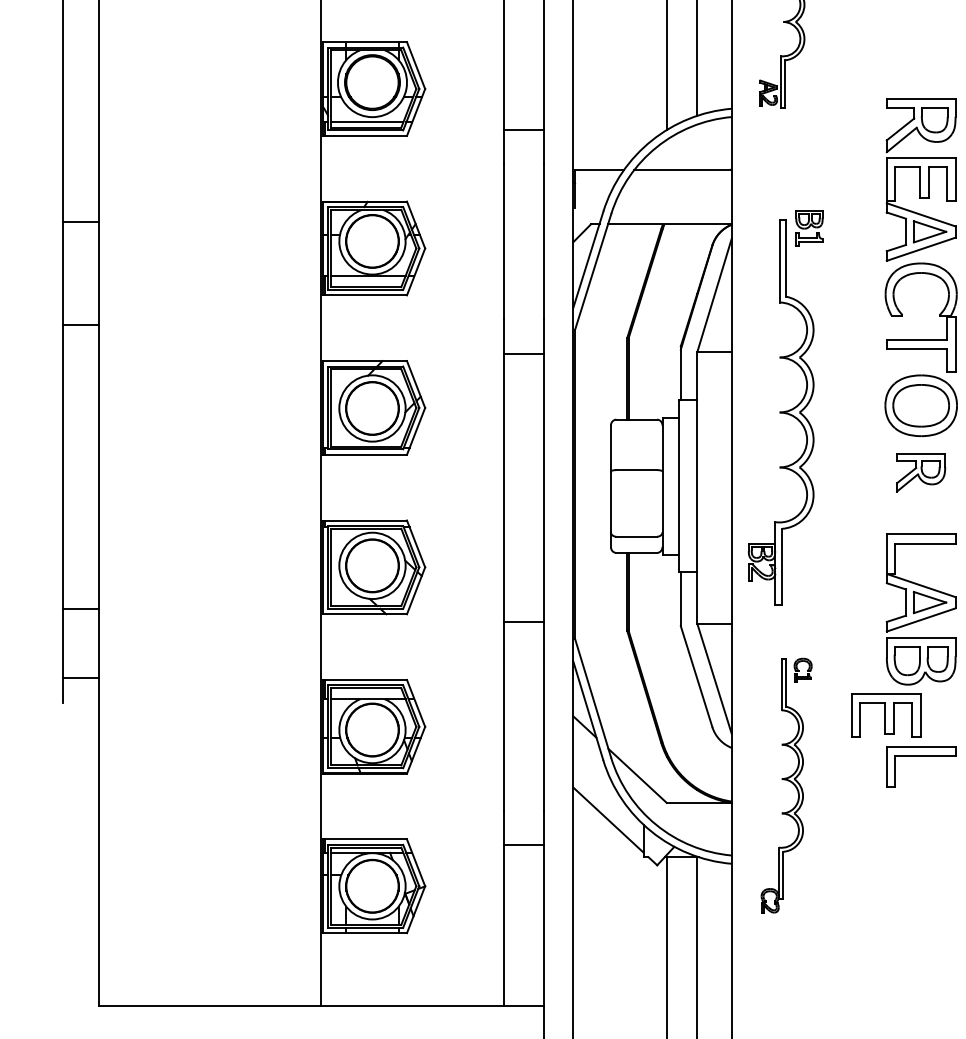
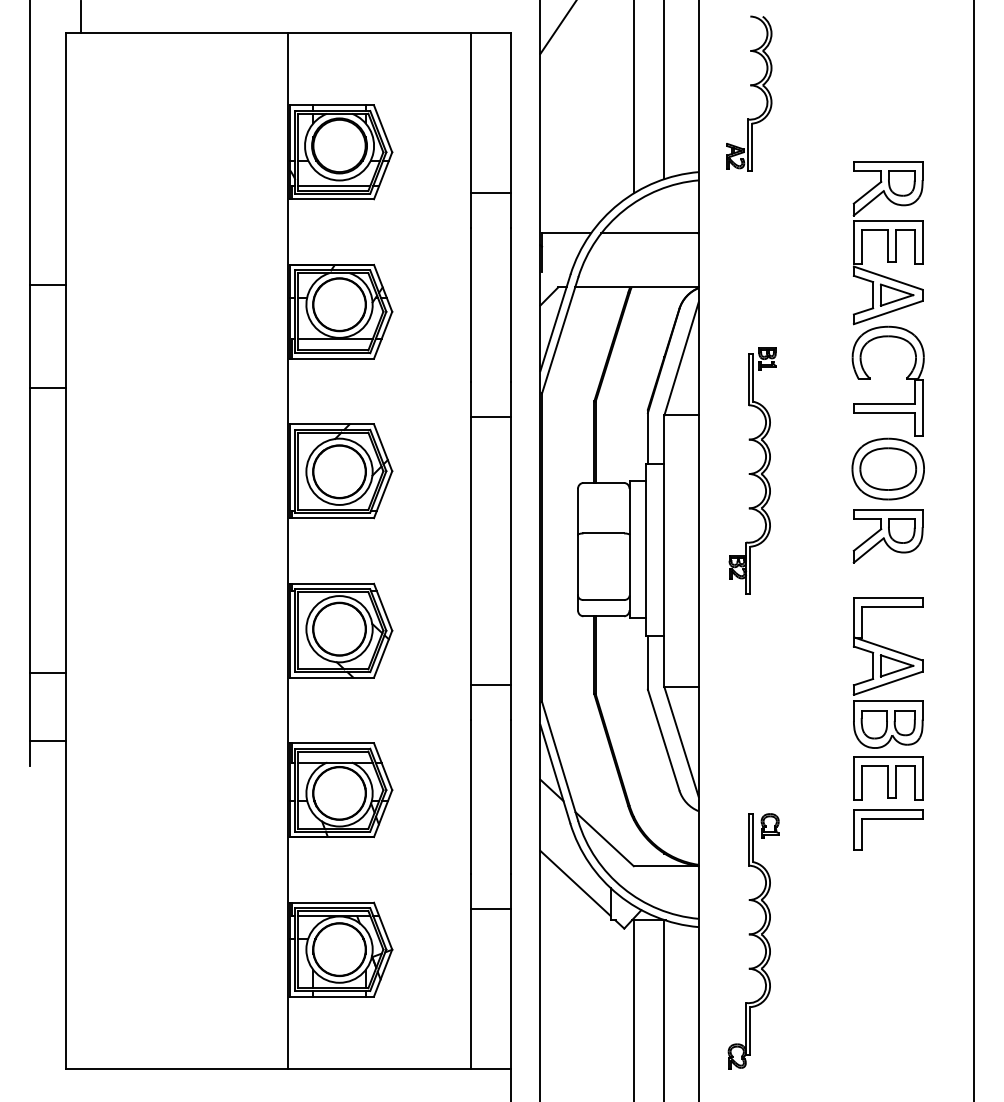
part: (785, 407) -> (752, 470), size x0.62
part: (920, 473) -> (887, 536), size x1.43
part: (886, 715) -> (888, 778), moved
part: (786, 786) -> (753, 941), moved

